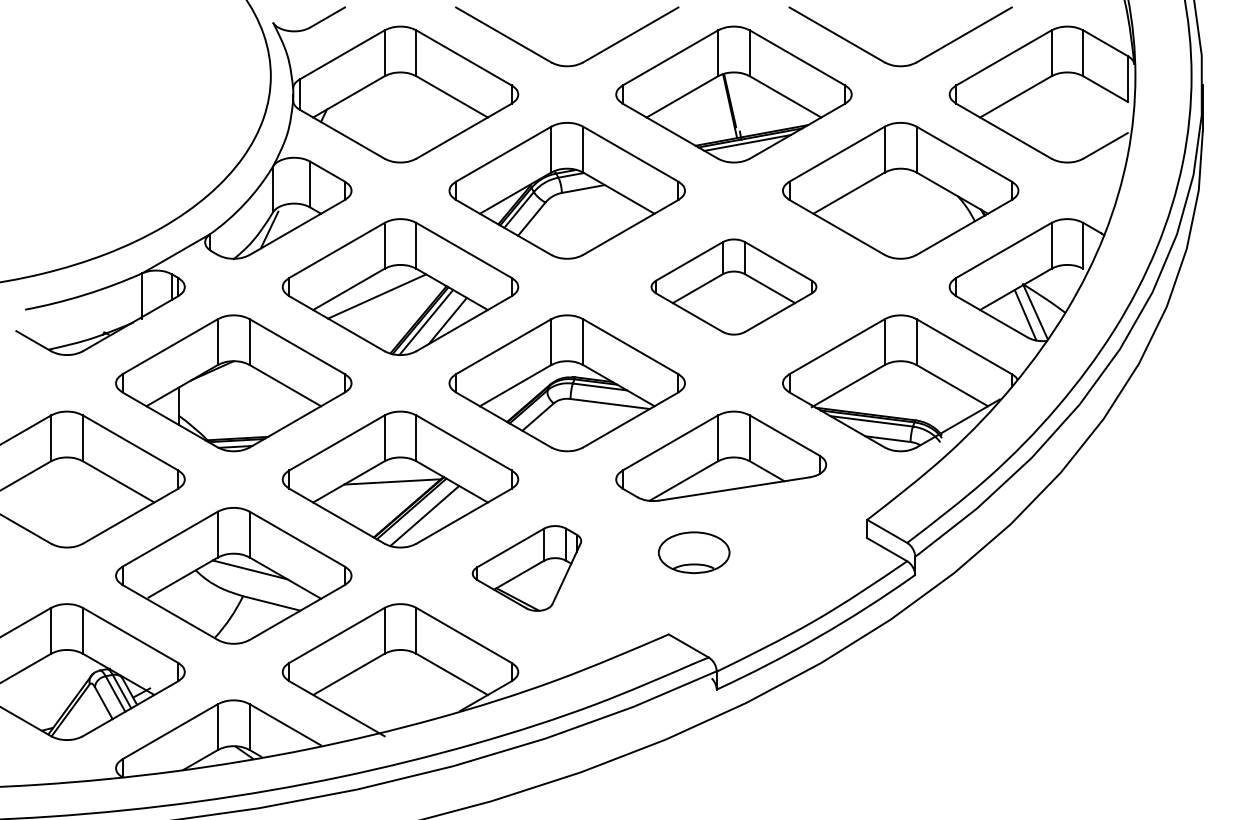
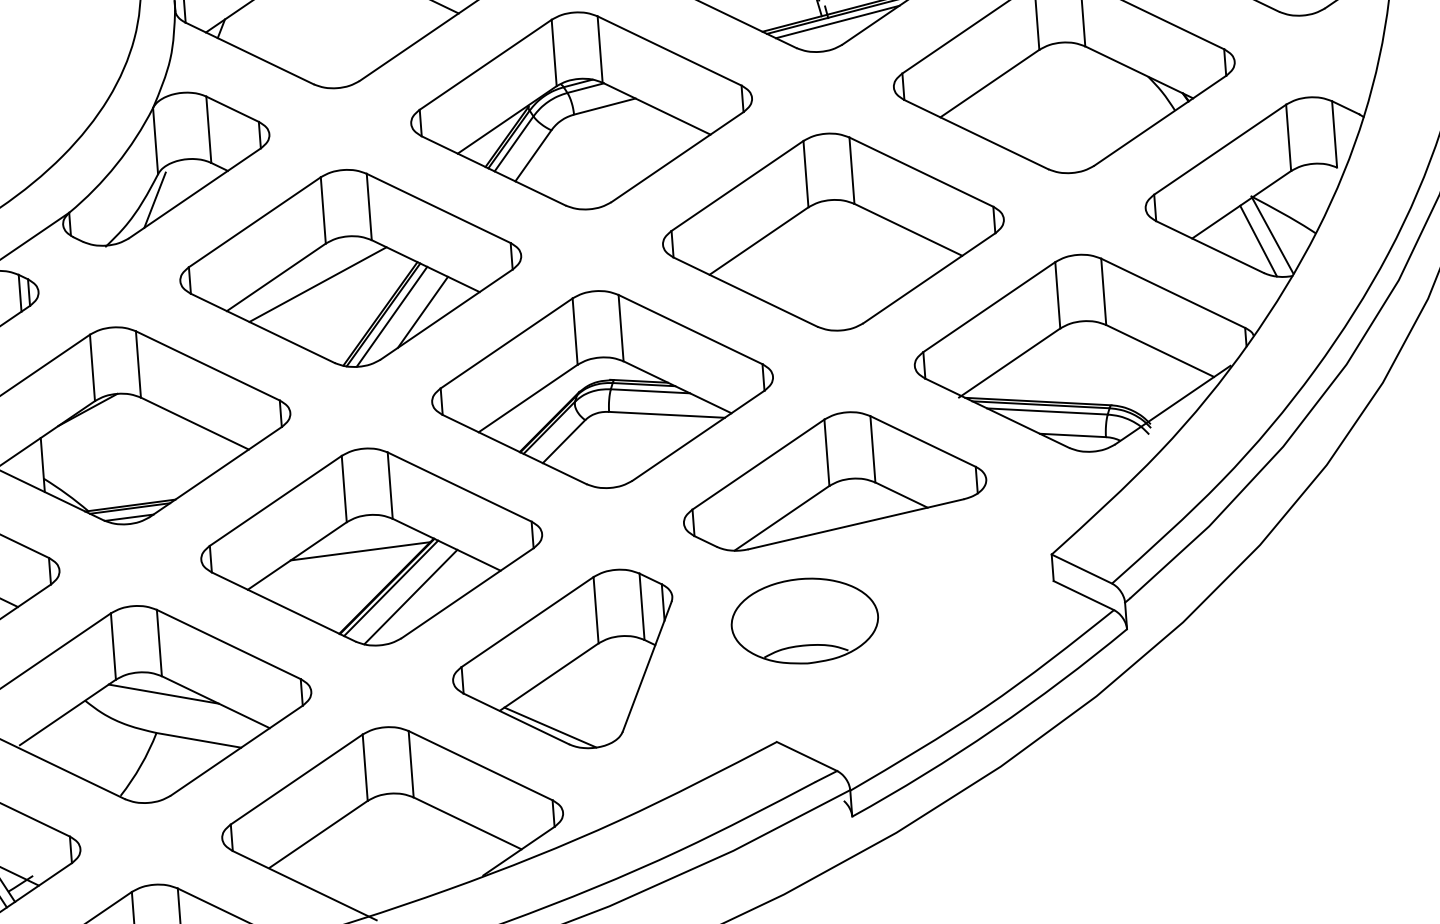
part: (733, 286) -> (832, 231), size x1.43
part: (693, 552) -> (803, 620), size x1.43
part: (526, 568) -> (563, 662), size x1.43

